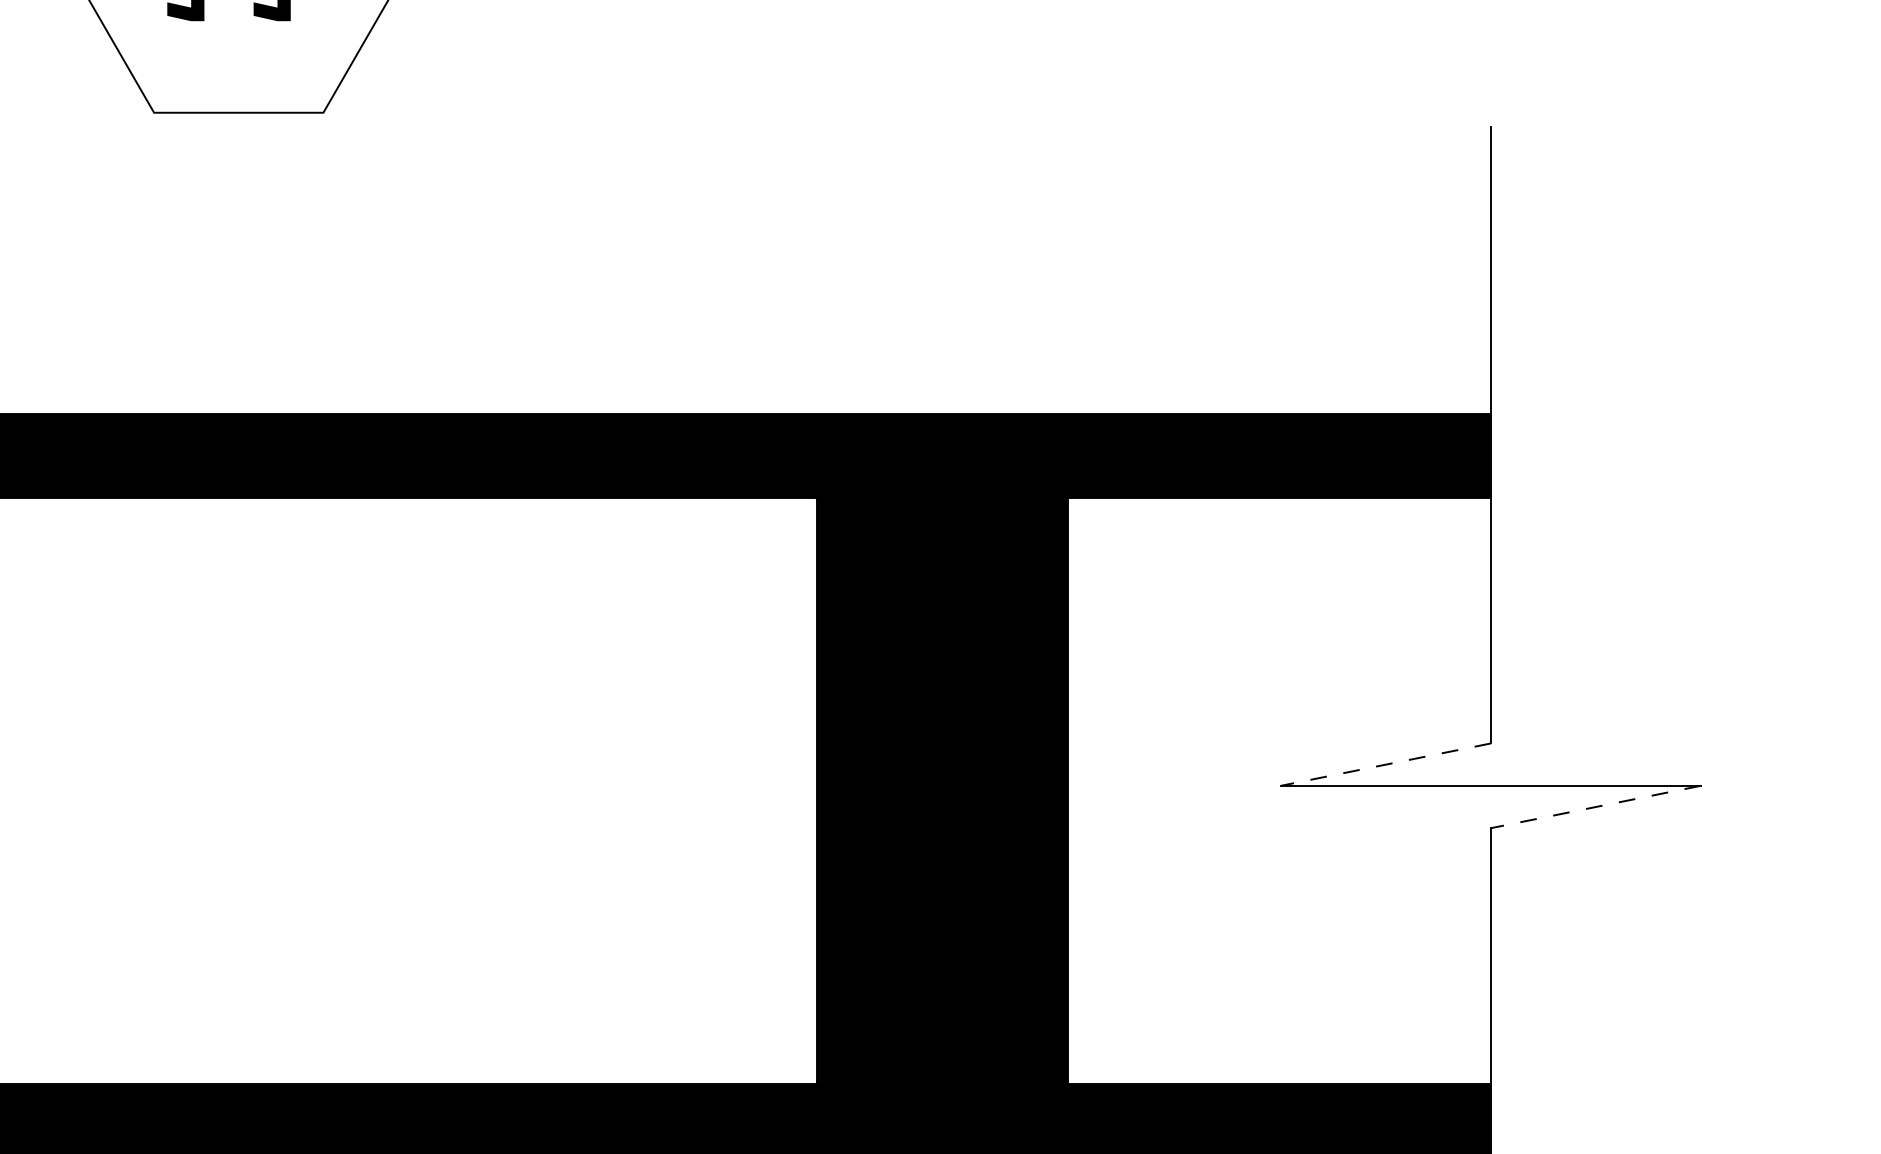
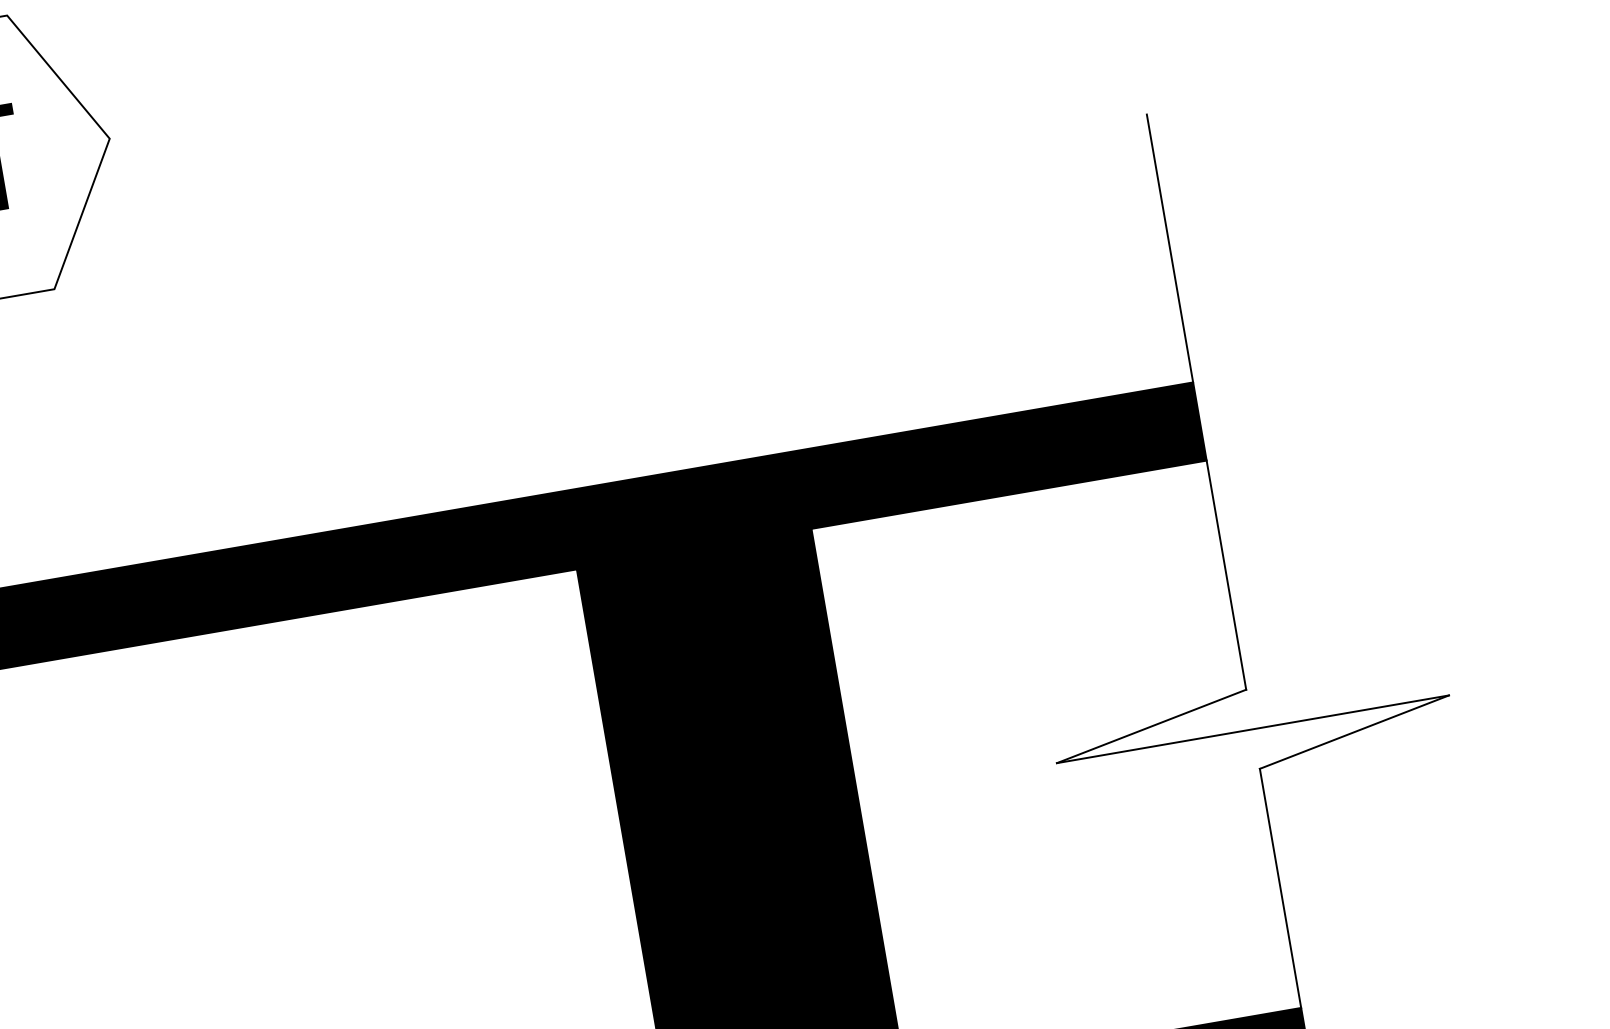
line: (1385, 764) -> (1151, 726), dashed -> solid
line: (1595, 807) -> (1354, 732), dashed -> solid

